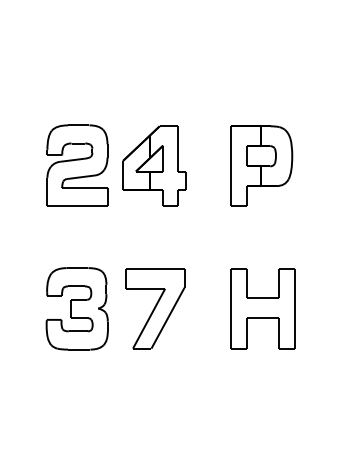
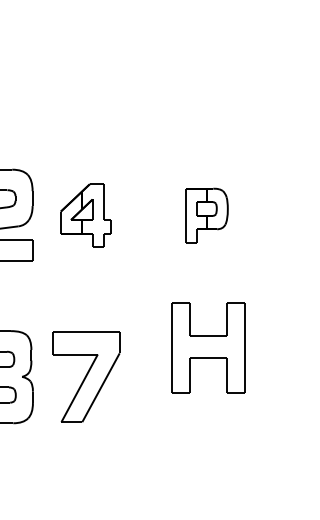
part: (154, 165) -> (85, 215), size x0.7
part: (261, 165) -> (206, 215), size x0.6
part: (262, 308) -> (207, 347), moved

